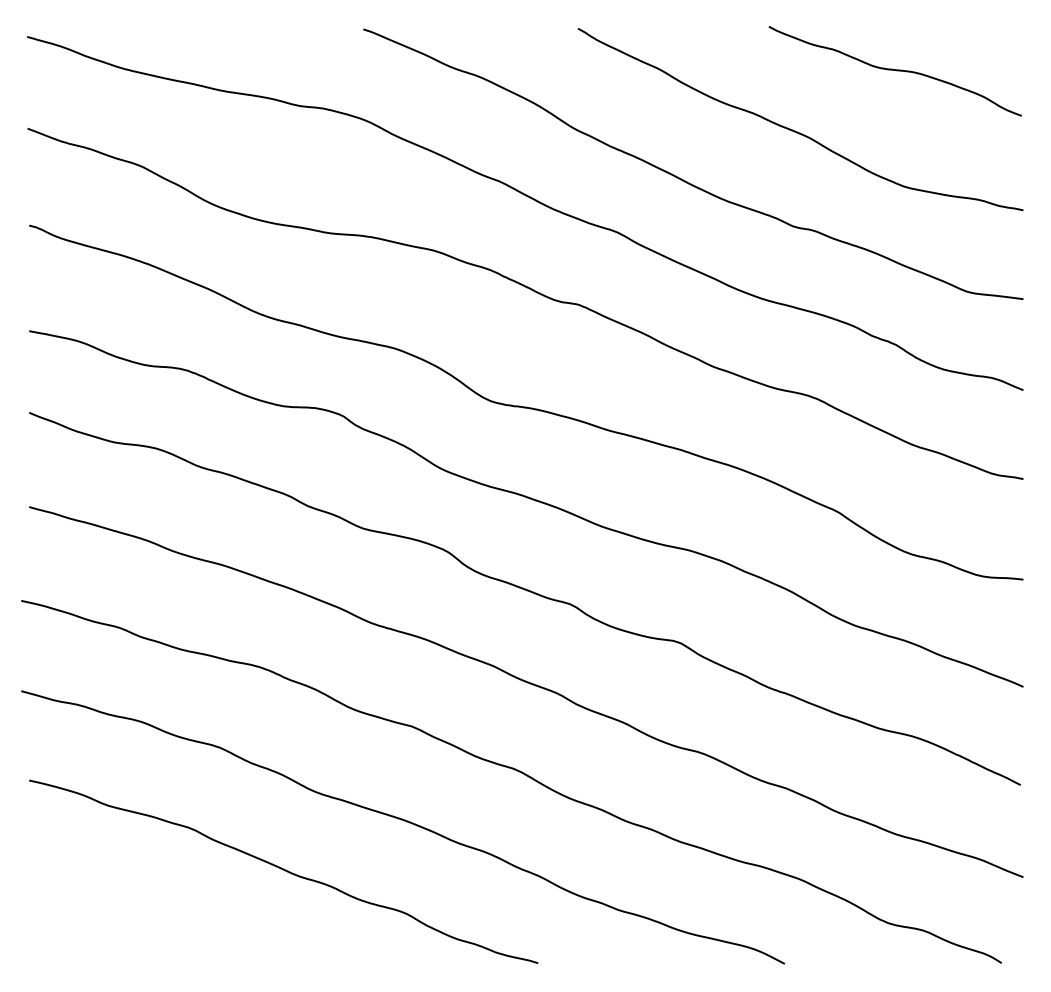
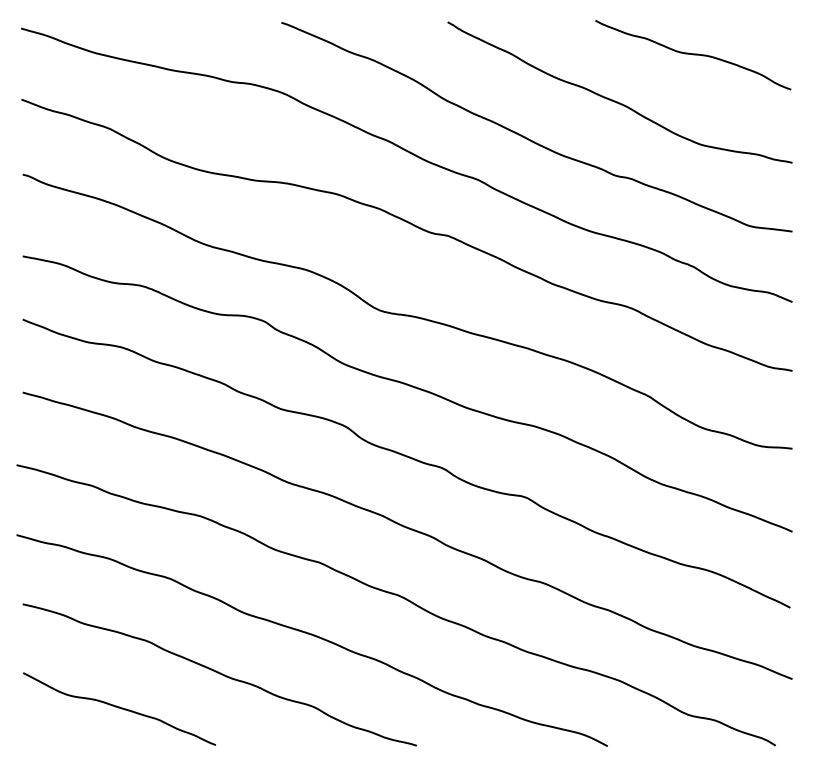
curve: (154, 915) -> (119, 708), added

